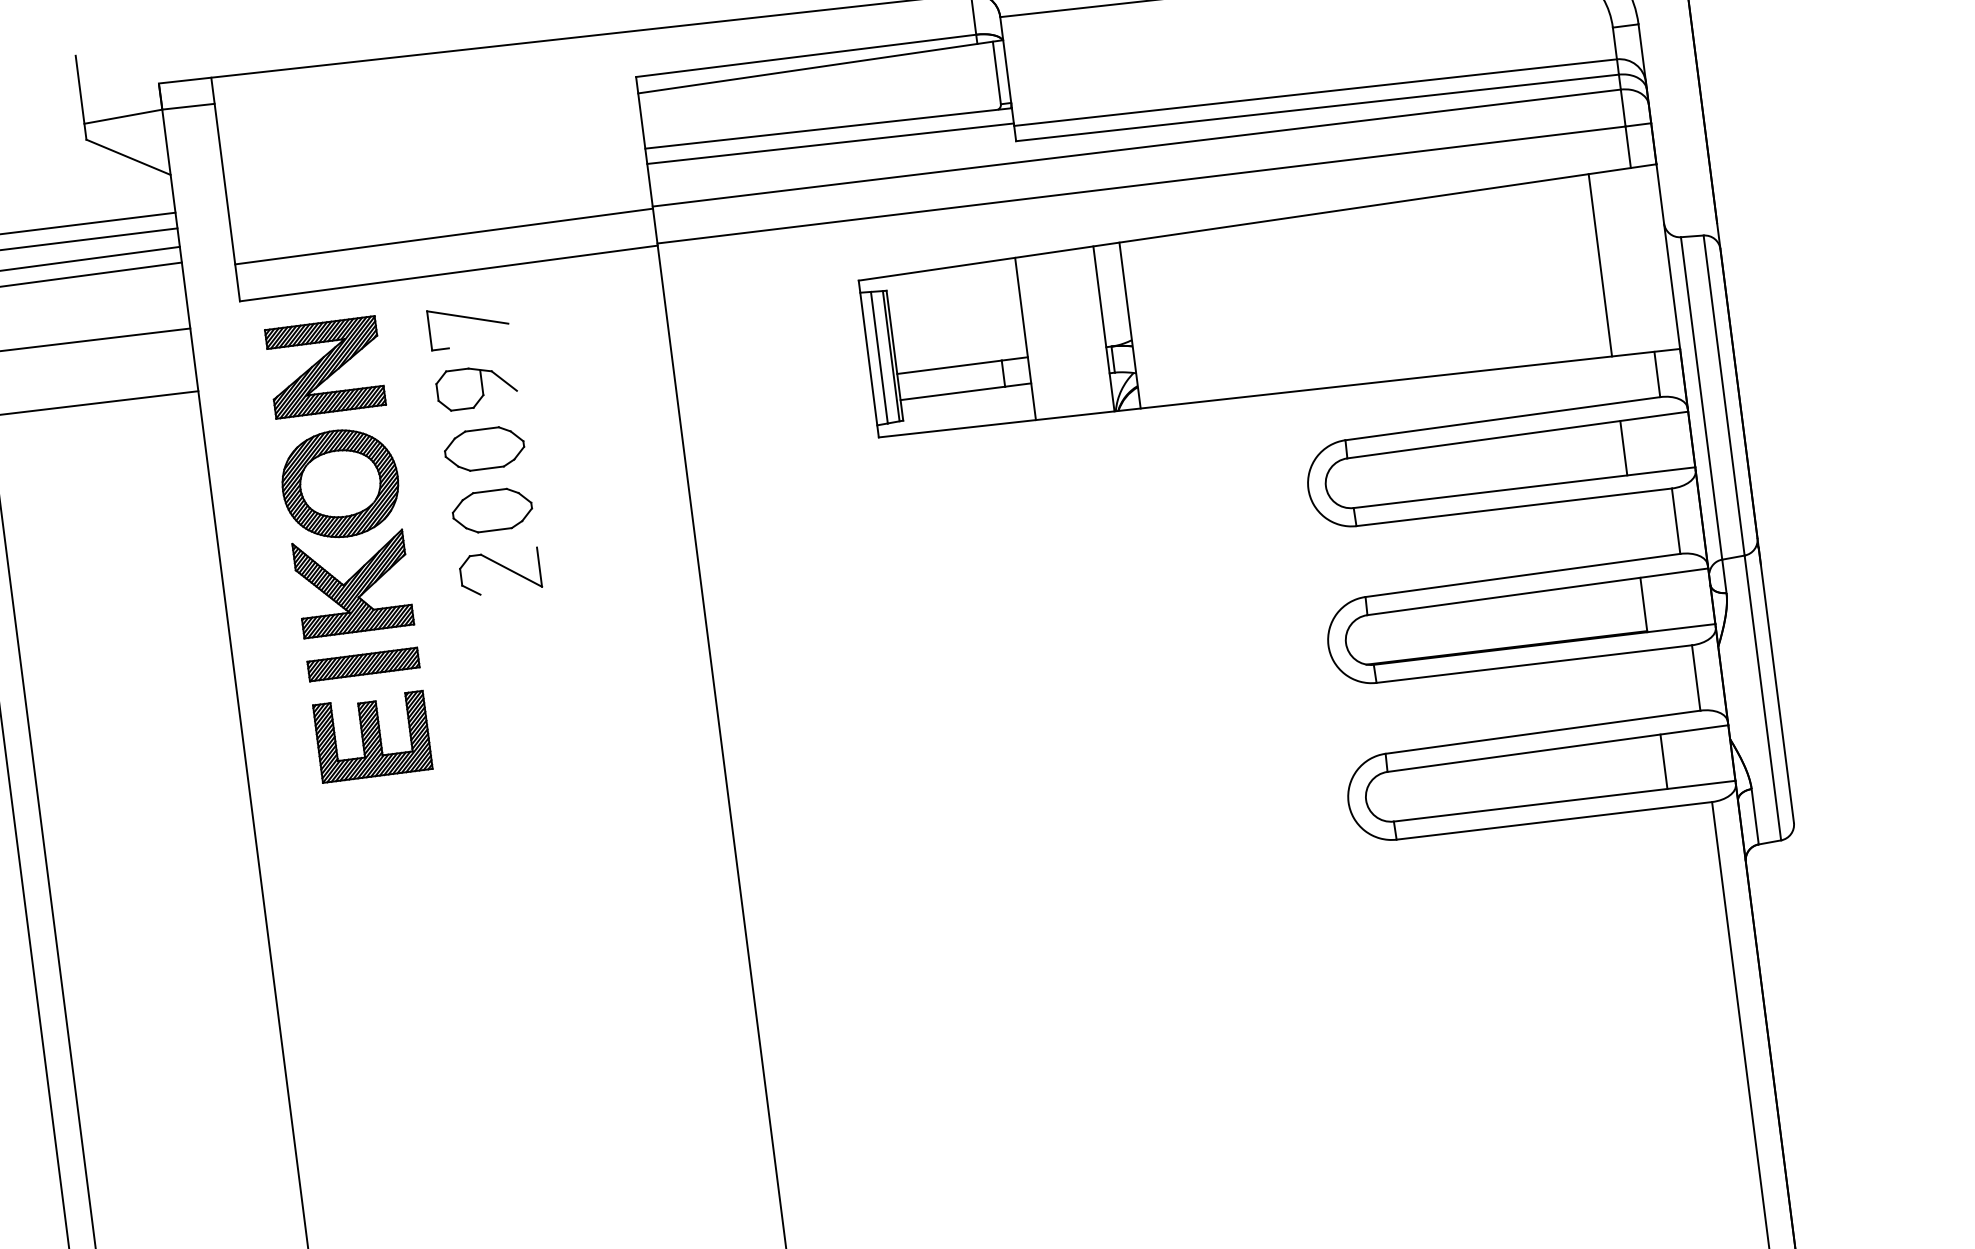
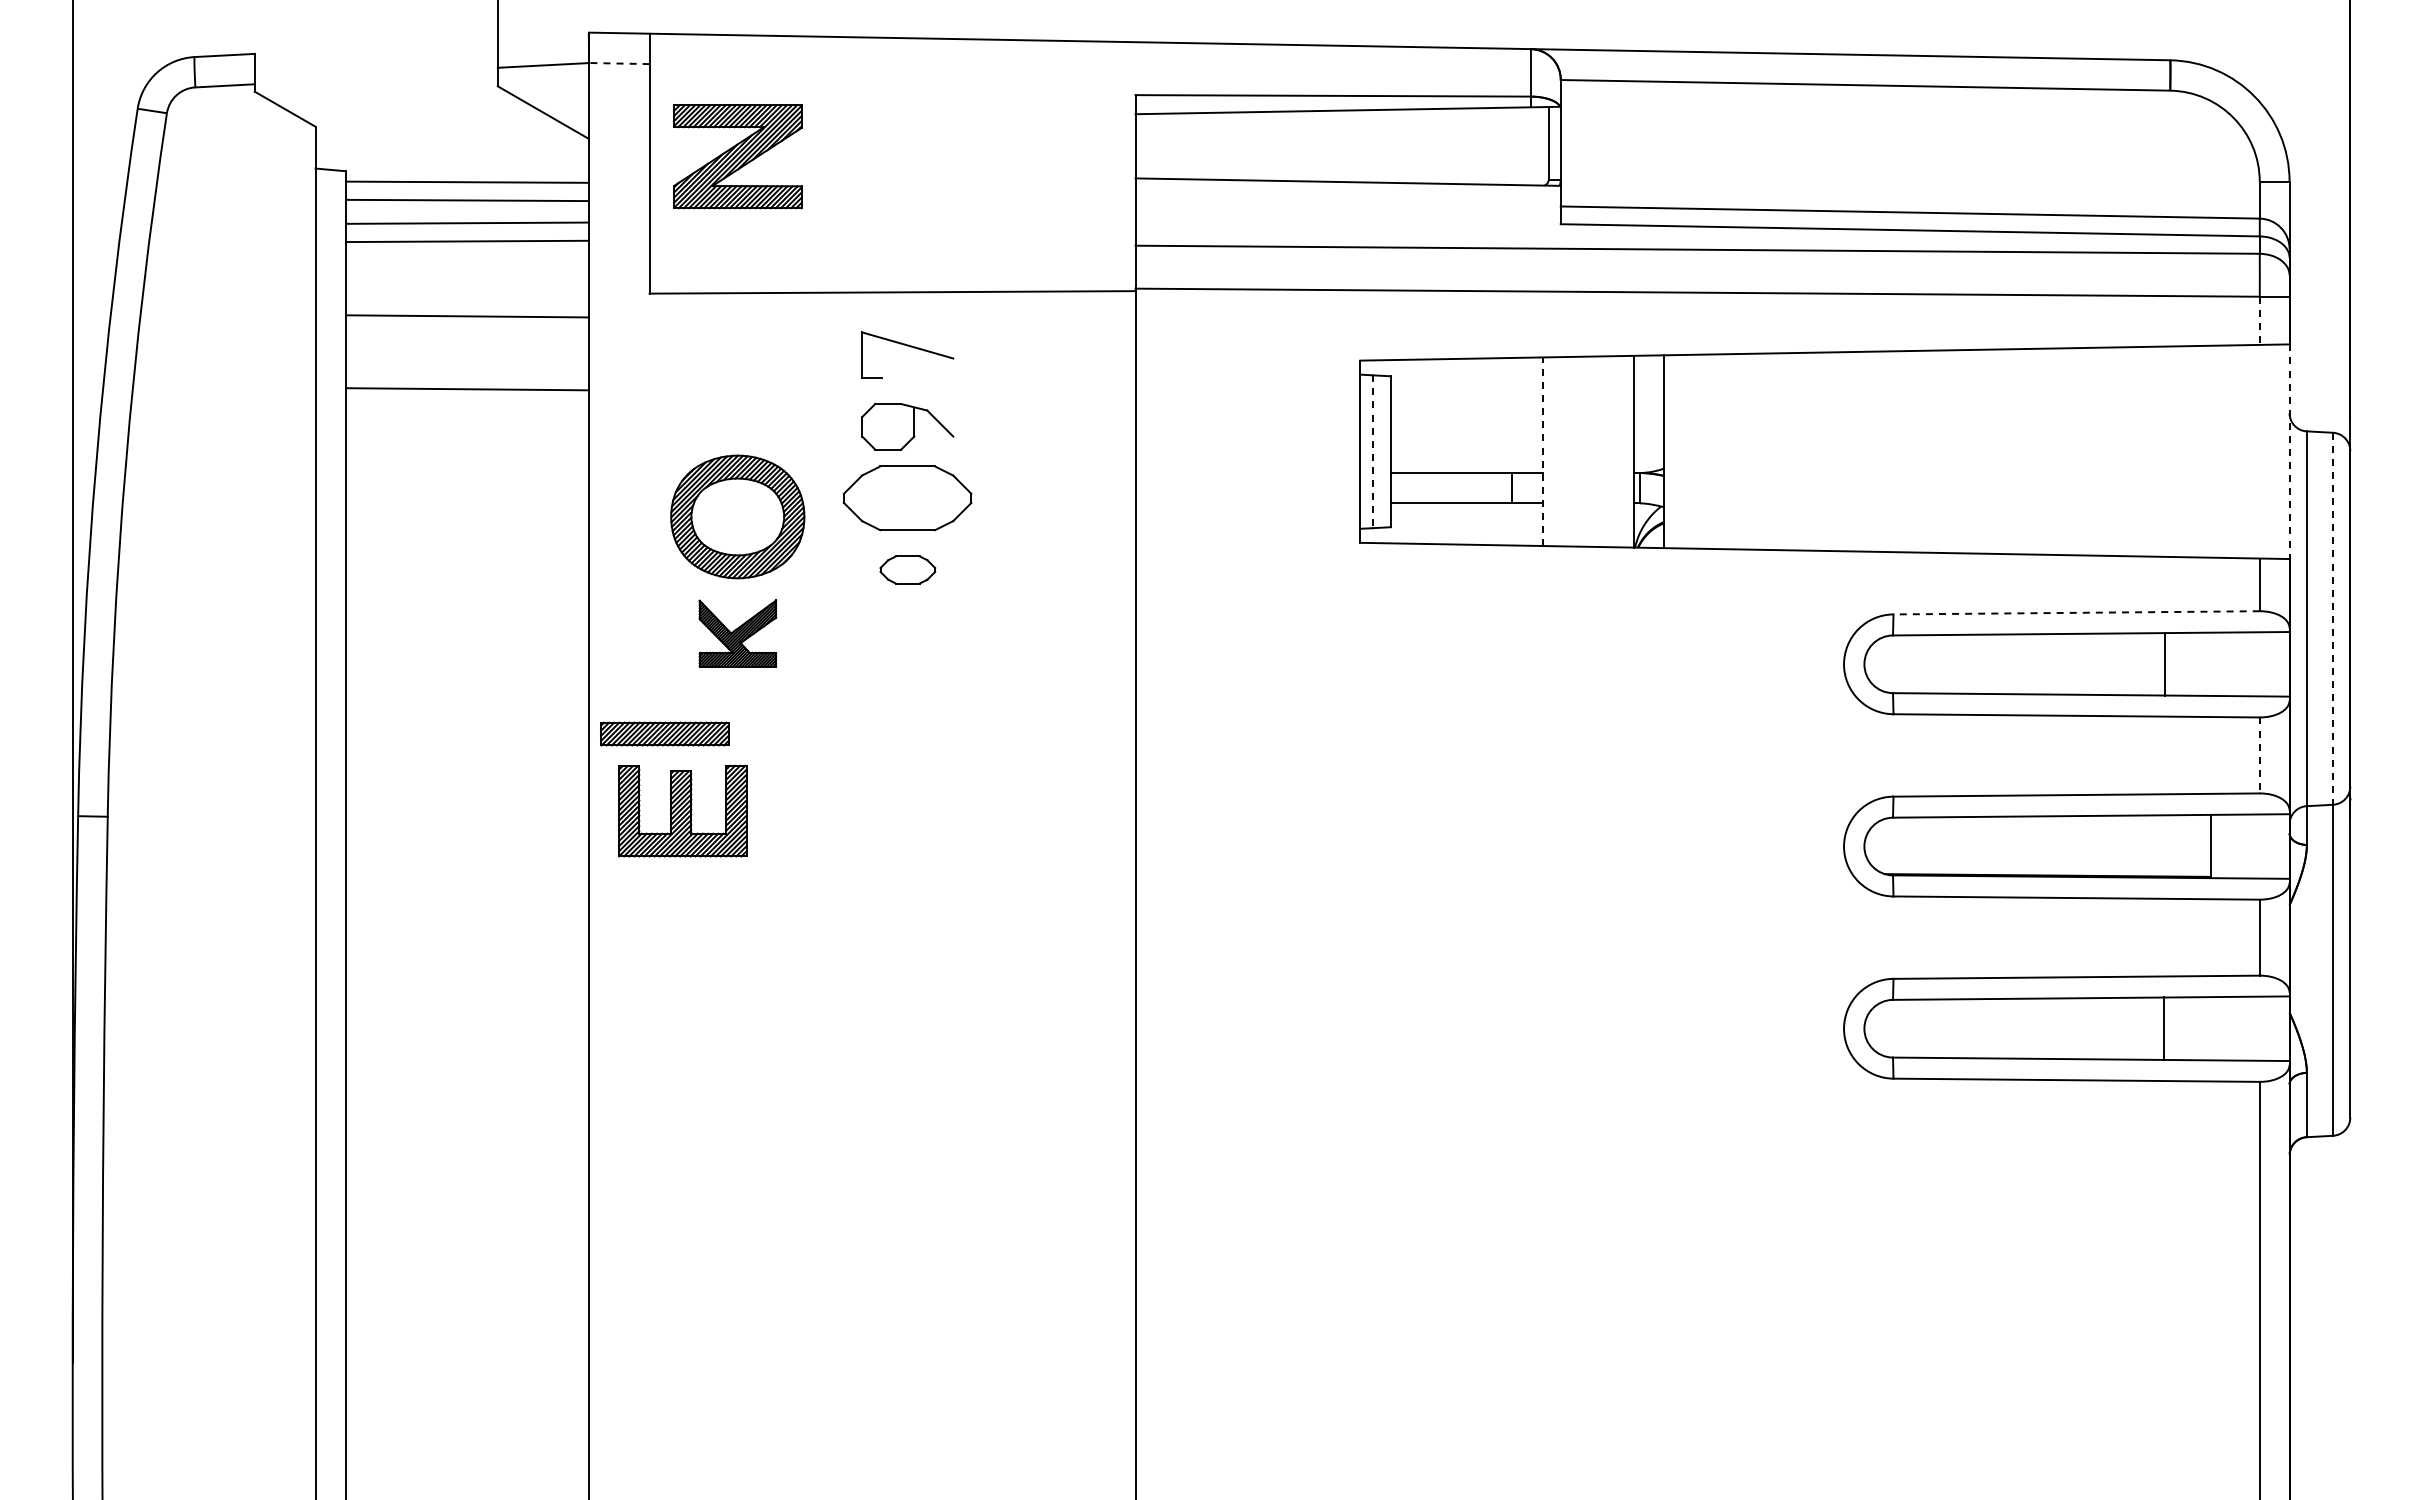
line: (187, 106) -> (618, 63), solid -> dashed
line: (829, 143) -> (1347, 199), removed
line: (1628, 147) -> (2259, 321), solid -> dashed
line: (444, 236) -> (892, 249), removed
line: (1668, 257) -> (2289, 452), solid -> dashed
line: (1600, 265) -> (2210, 451), removed
line: (1025, 338) -> (1542, 451), solid -> dashed
line: (891, 355) -> (1386, 451), removed
line: (879, 358) -> (1372, 452), solid -> dashed
part: (325, 367) -> (737, 156), moved
line: (1724, 396) -> (2333, 619), solid -> dashed
line: (1502, 418) -> (2076, 612), solid -> dashed
line: (1623, 447) -> (2164, 663), moved
part: (484, 449) -> (907, 498), size x1.4
part: (492, 510) -> (907, 569), size x0.6
line: (1675, 521) -> (2259, 755), solid -> dashed
part: (503, 567) -> (911, 636), removed
part: (352, 584) -> (737, 633), size x0.6
part: (363, 664) -> (664, 733), moved
part: (372, 736) -> (682, 810), moved
line: (1663, 761) -> (2163, 1028), moved

